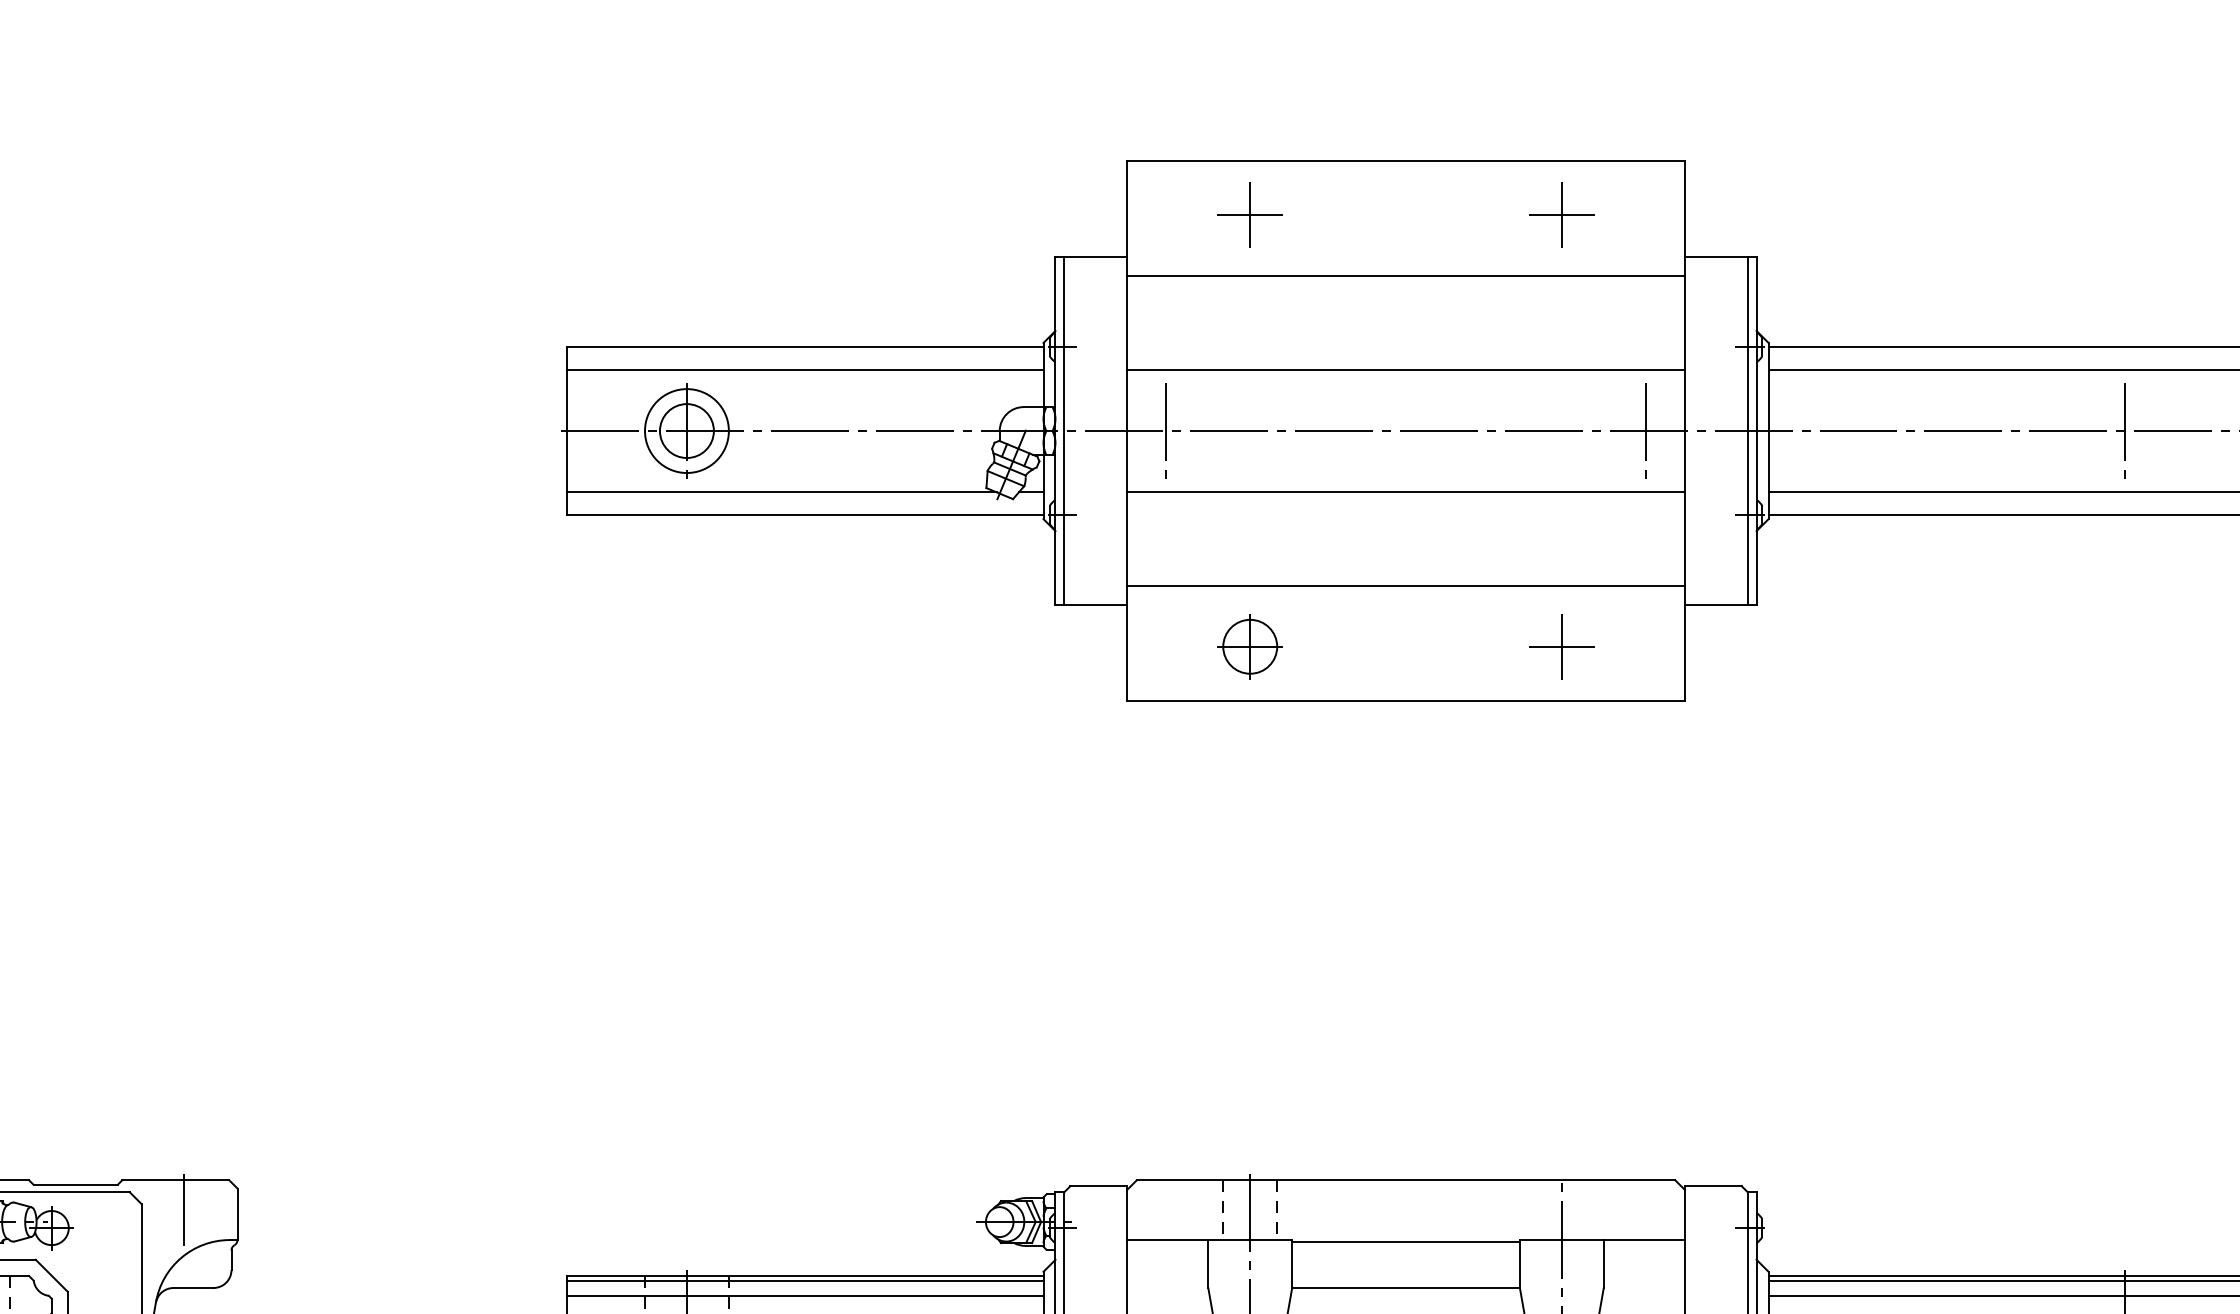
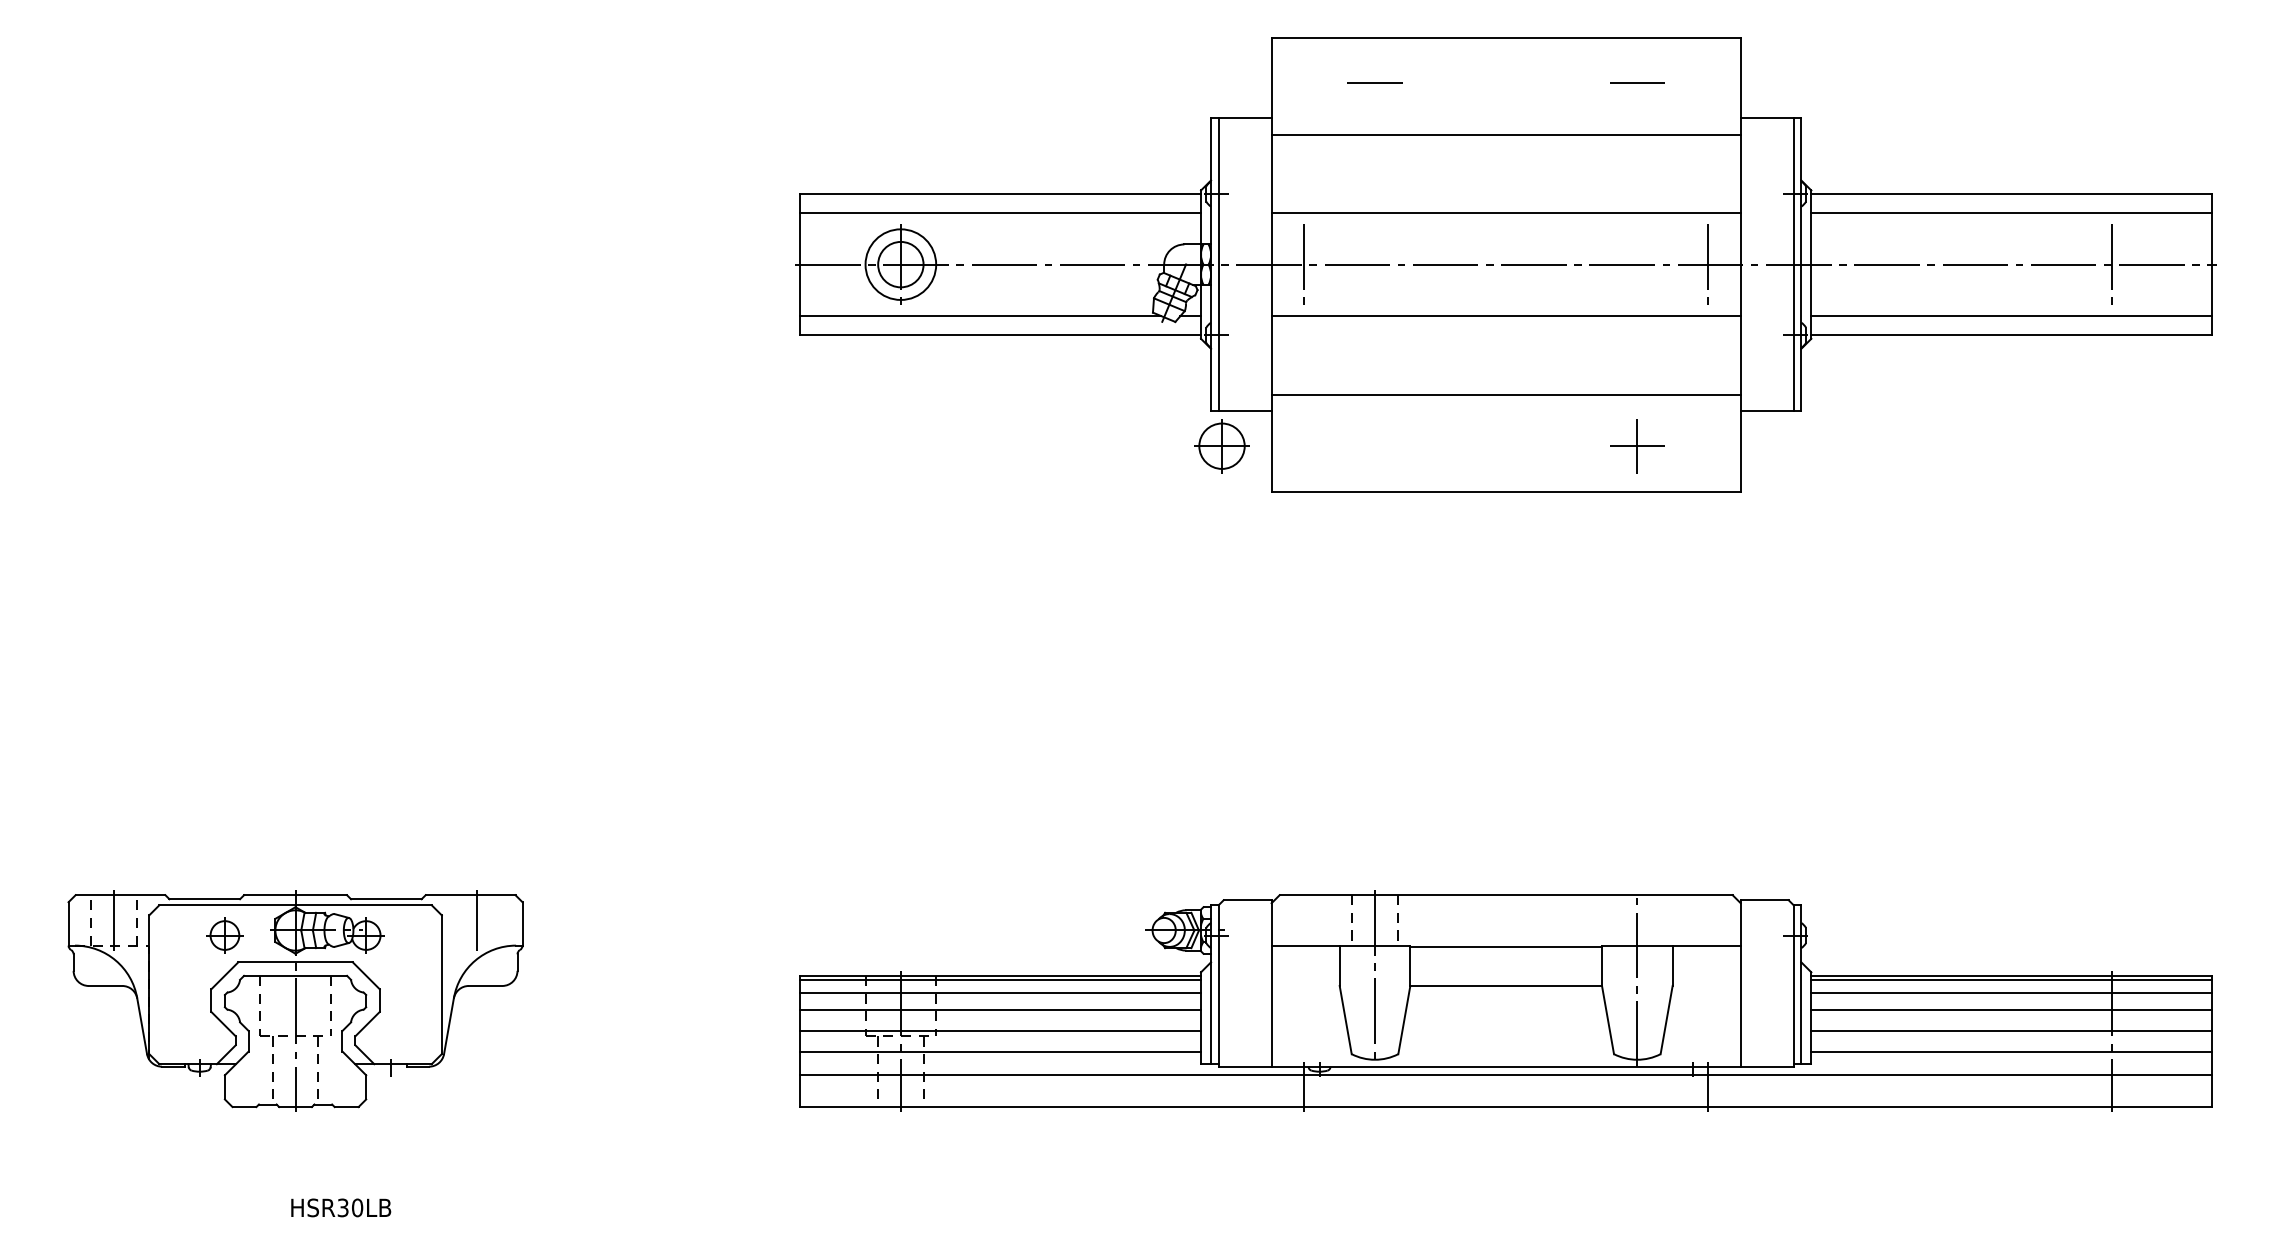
line: (1250, 214) -> (1375, 82), removed
line: (1562, 214) -> (1637, 82), removed
part: (1249, 647) -> (1221, 446), moved

